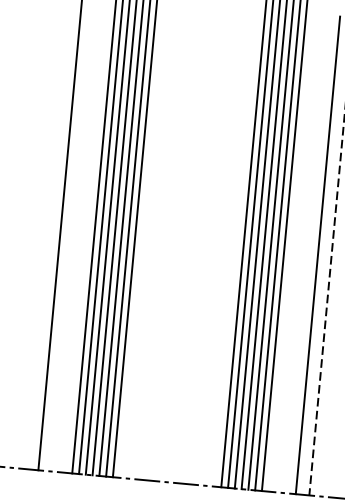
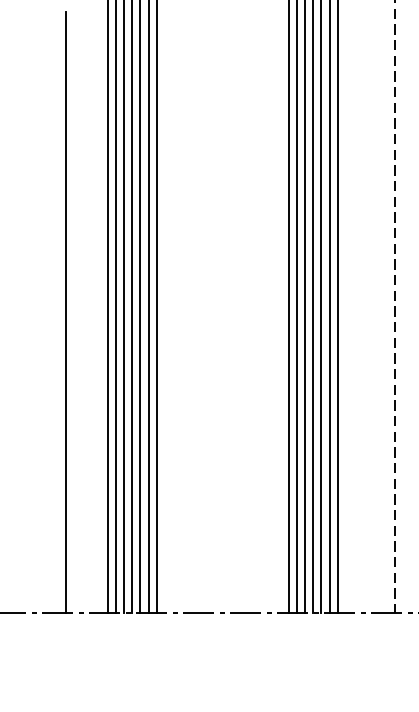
line: (317, 255) -> (378, 322), removed

